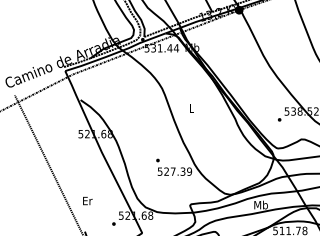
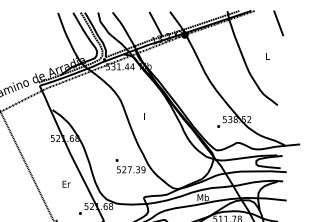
text: (87, 200) -> (66, 183), moved

